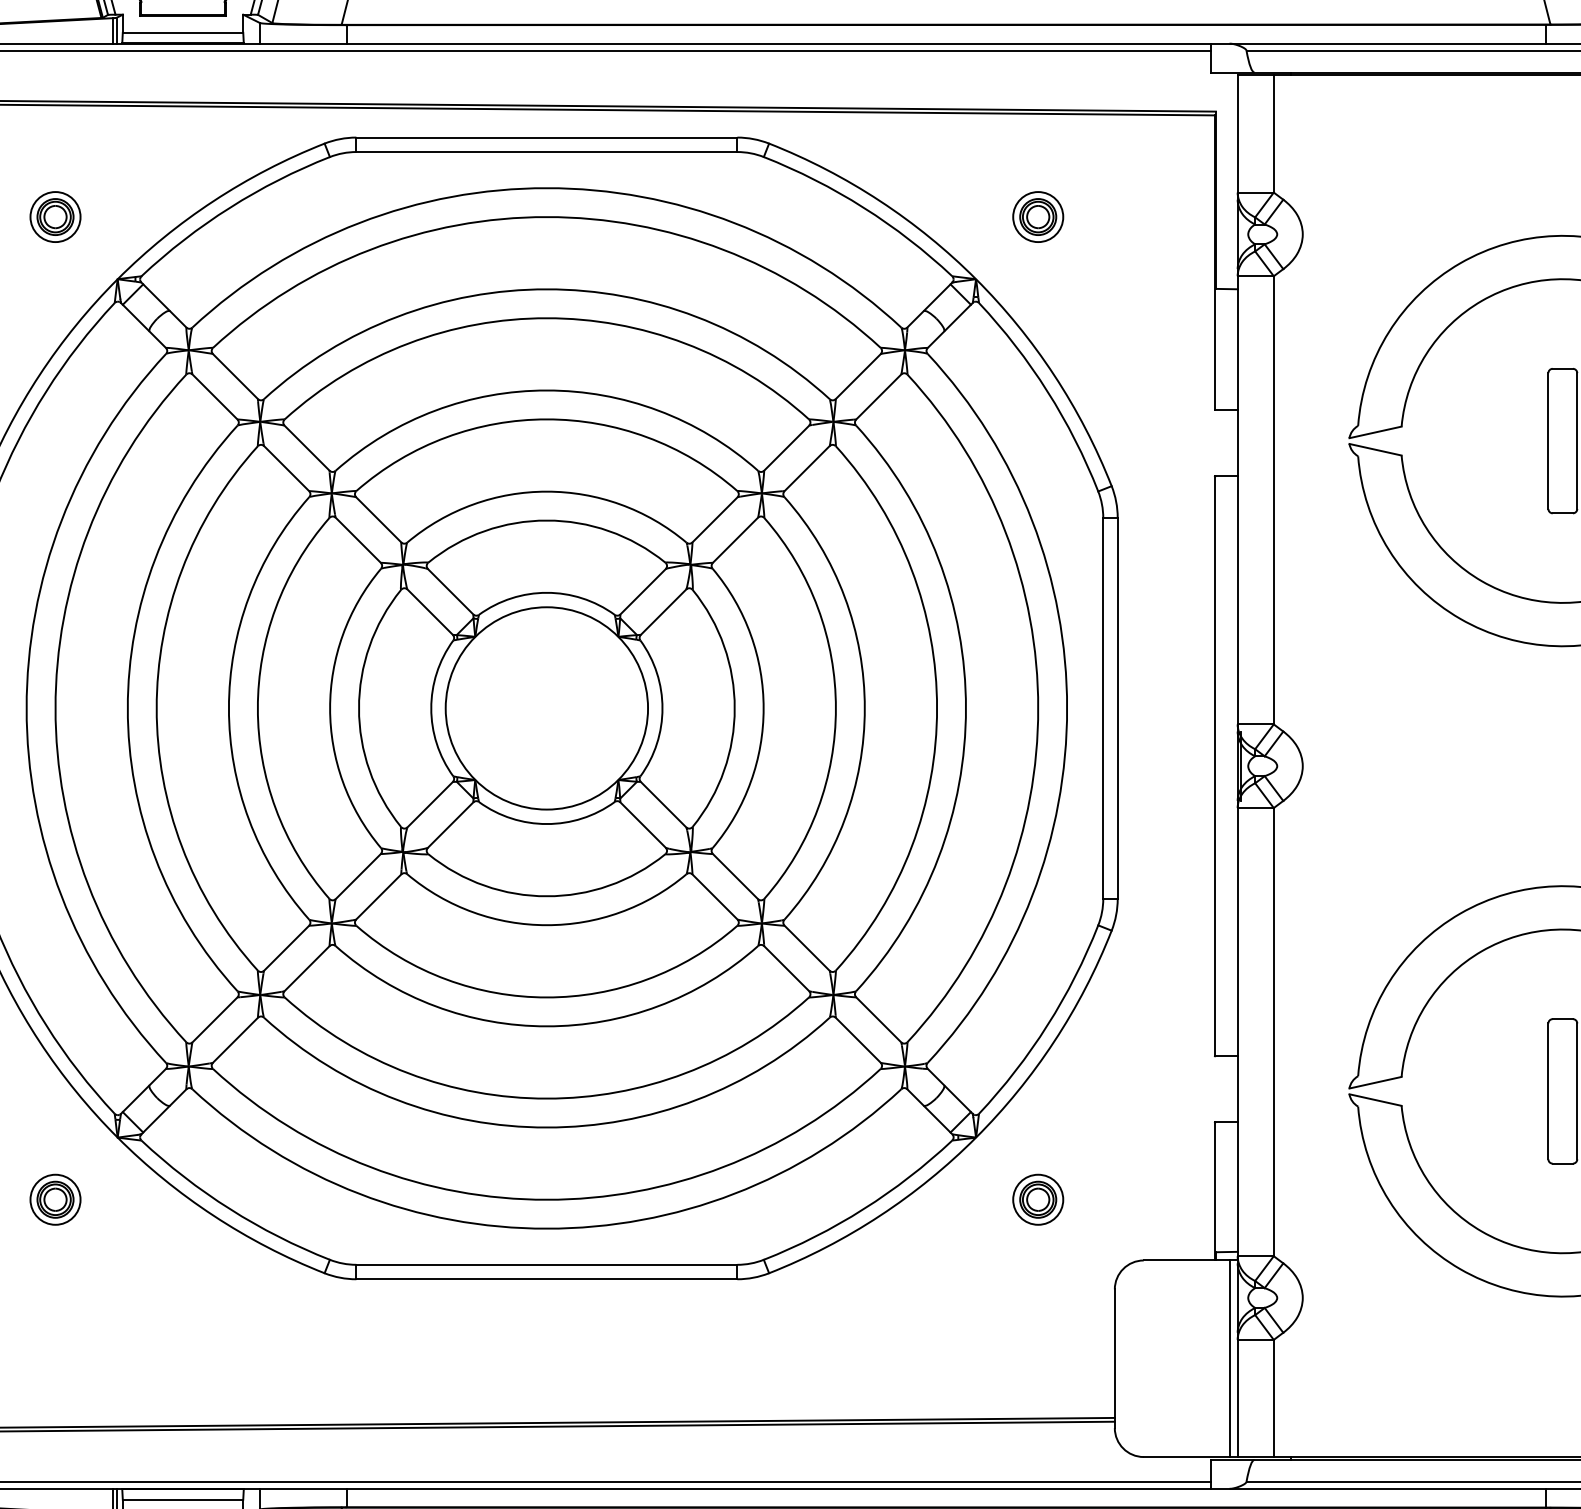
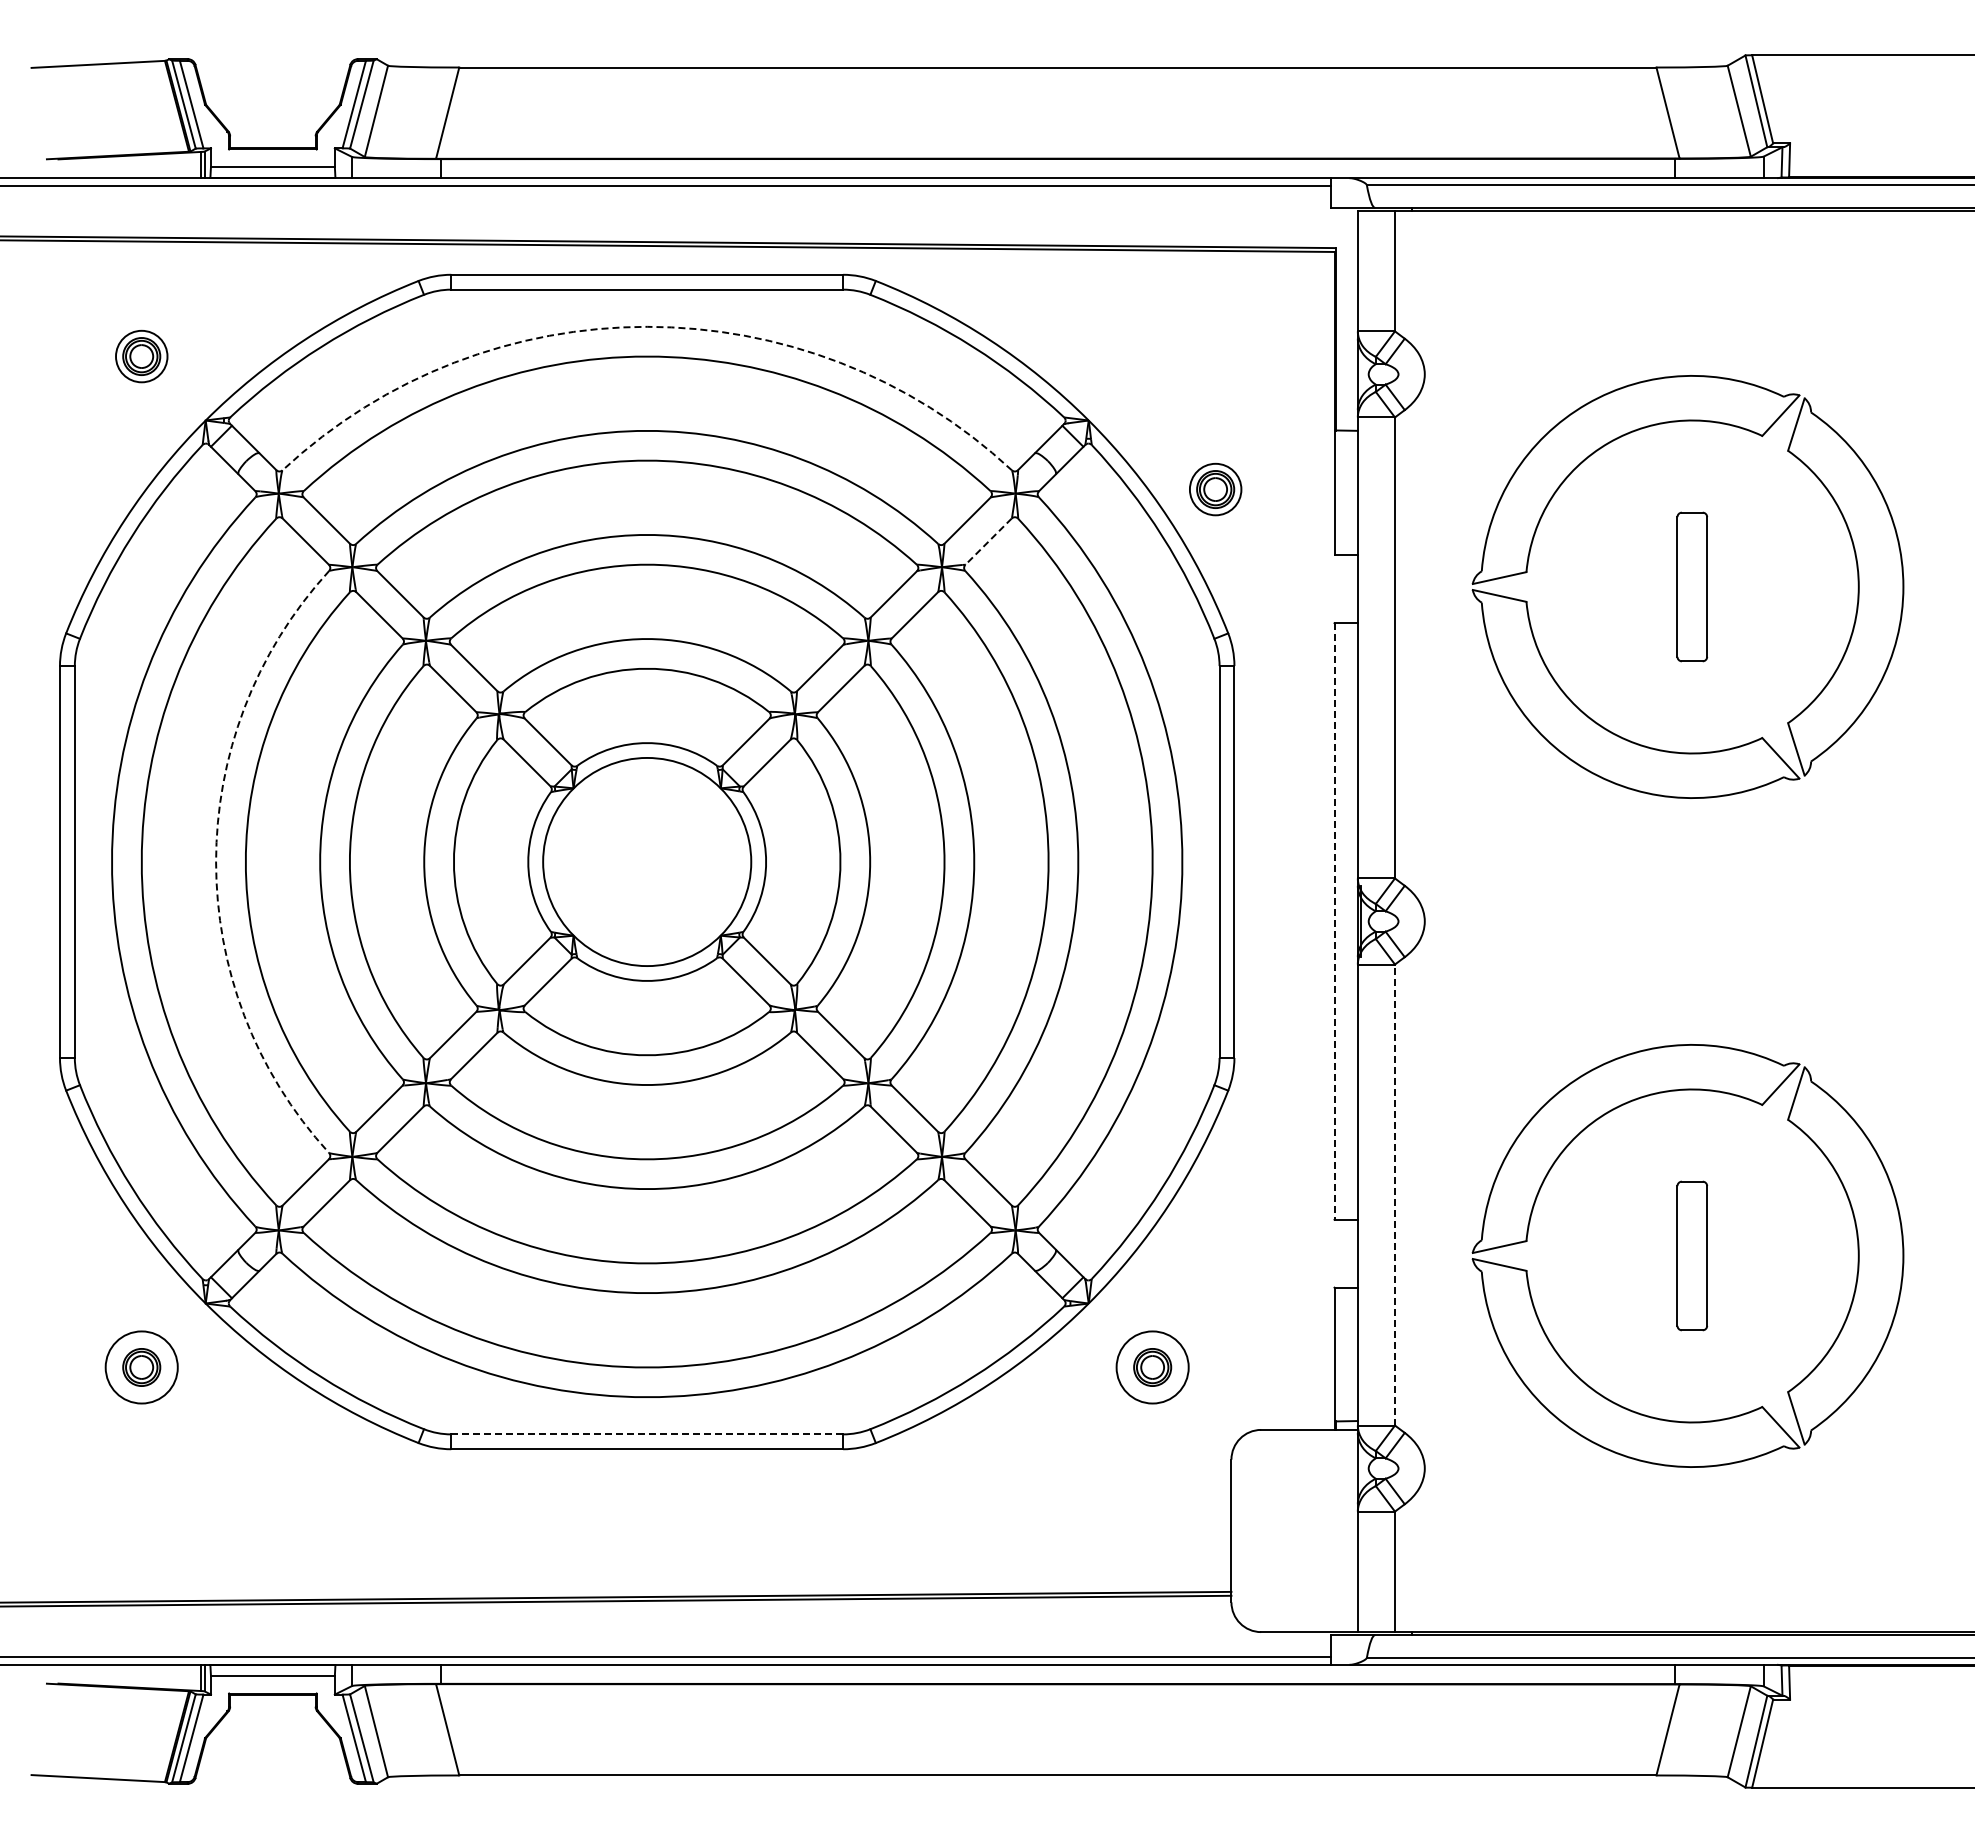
arc: (547, 187) -> (647, 326), solid -> dashed
part: (1038, 217) -> (1215, 489), moved
line: (878, 396) -> (988, 541), solid -> dashed
arc: (128, 708) -> (216, 862), solid -> dashed
line: (1214, 766) -> (1334, 921), solid -> dashed
line: (1273, 1032) -> (1394, 1195), solid -> dashed
circle: (55, 1199) -> (141, 1367), size x1.4
circle: (1038, 1199) -> (1152, 1367), size x1.4
line: (547, 1264) -> (647, 1434), solid -> dashed
line: (1230, 1358) -> (1350, 1530), removed

